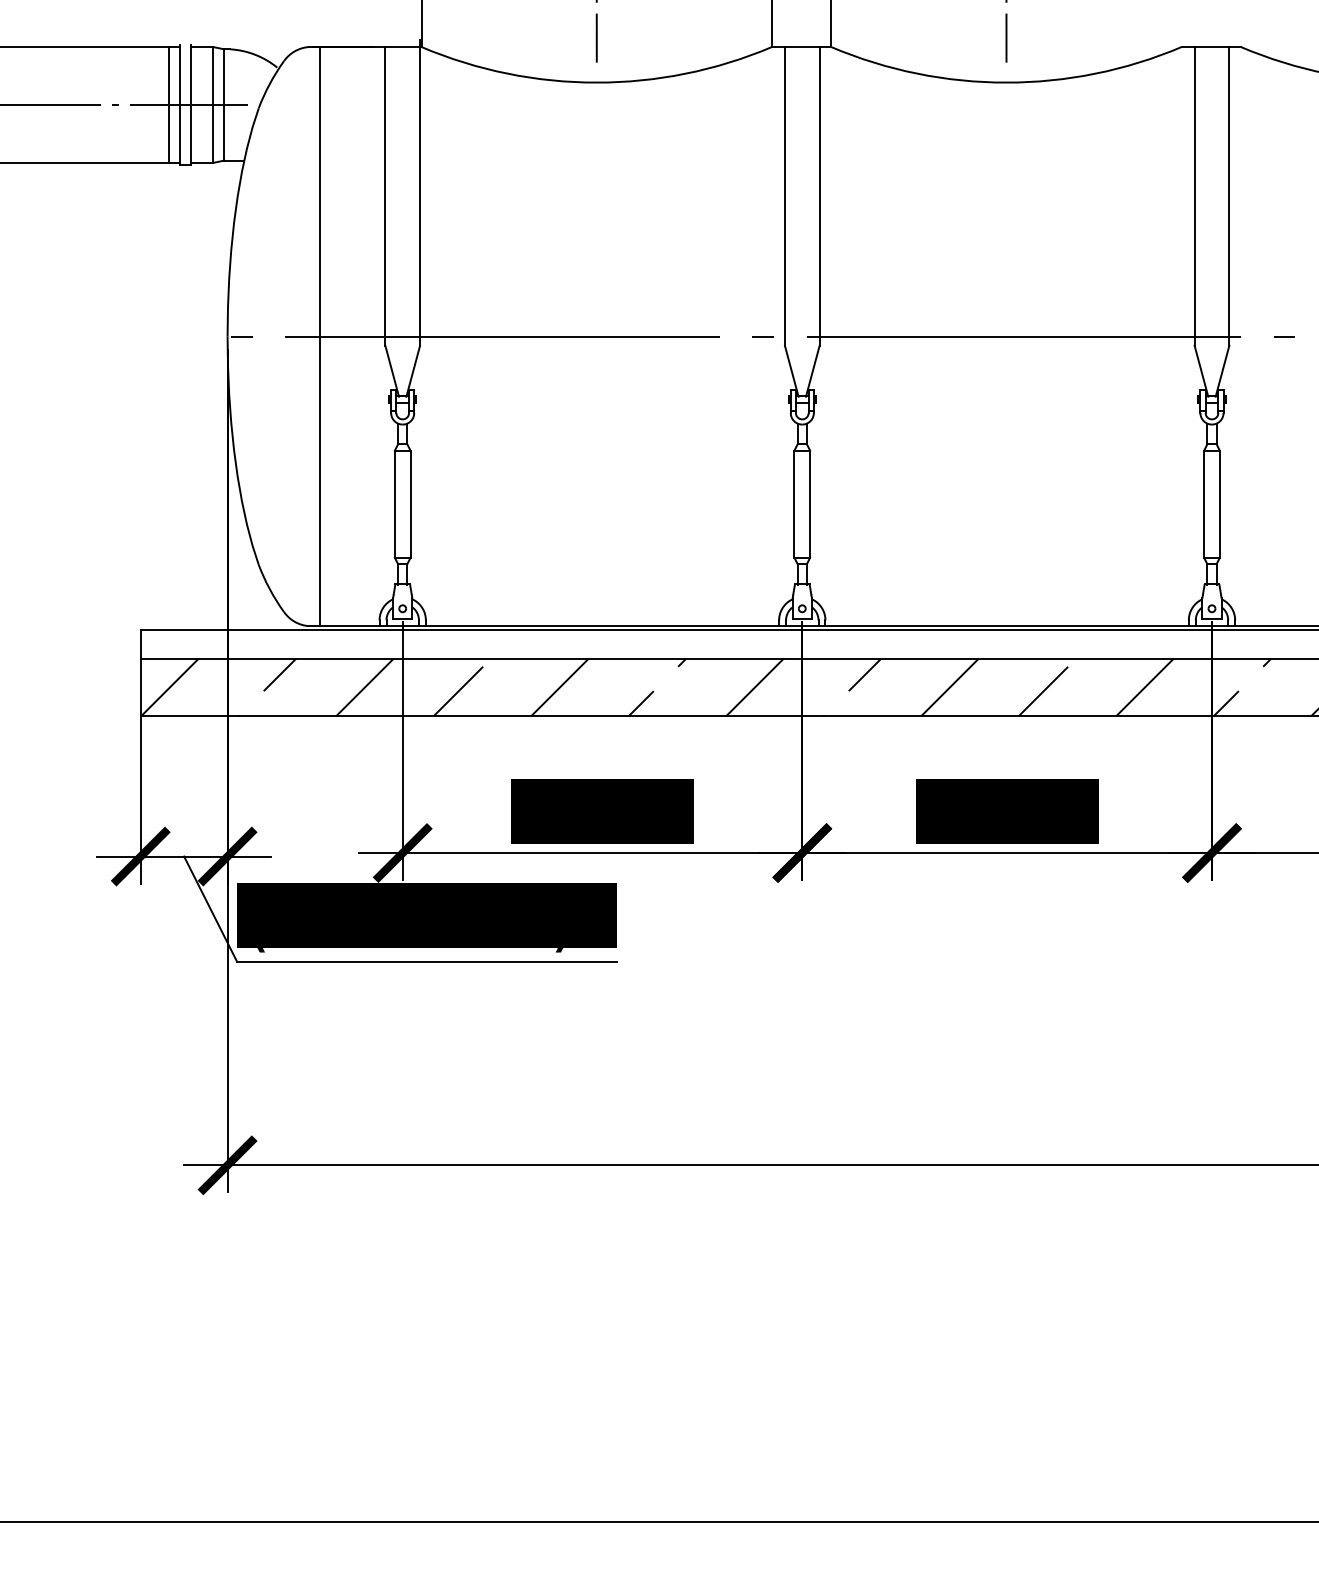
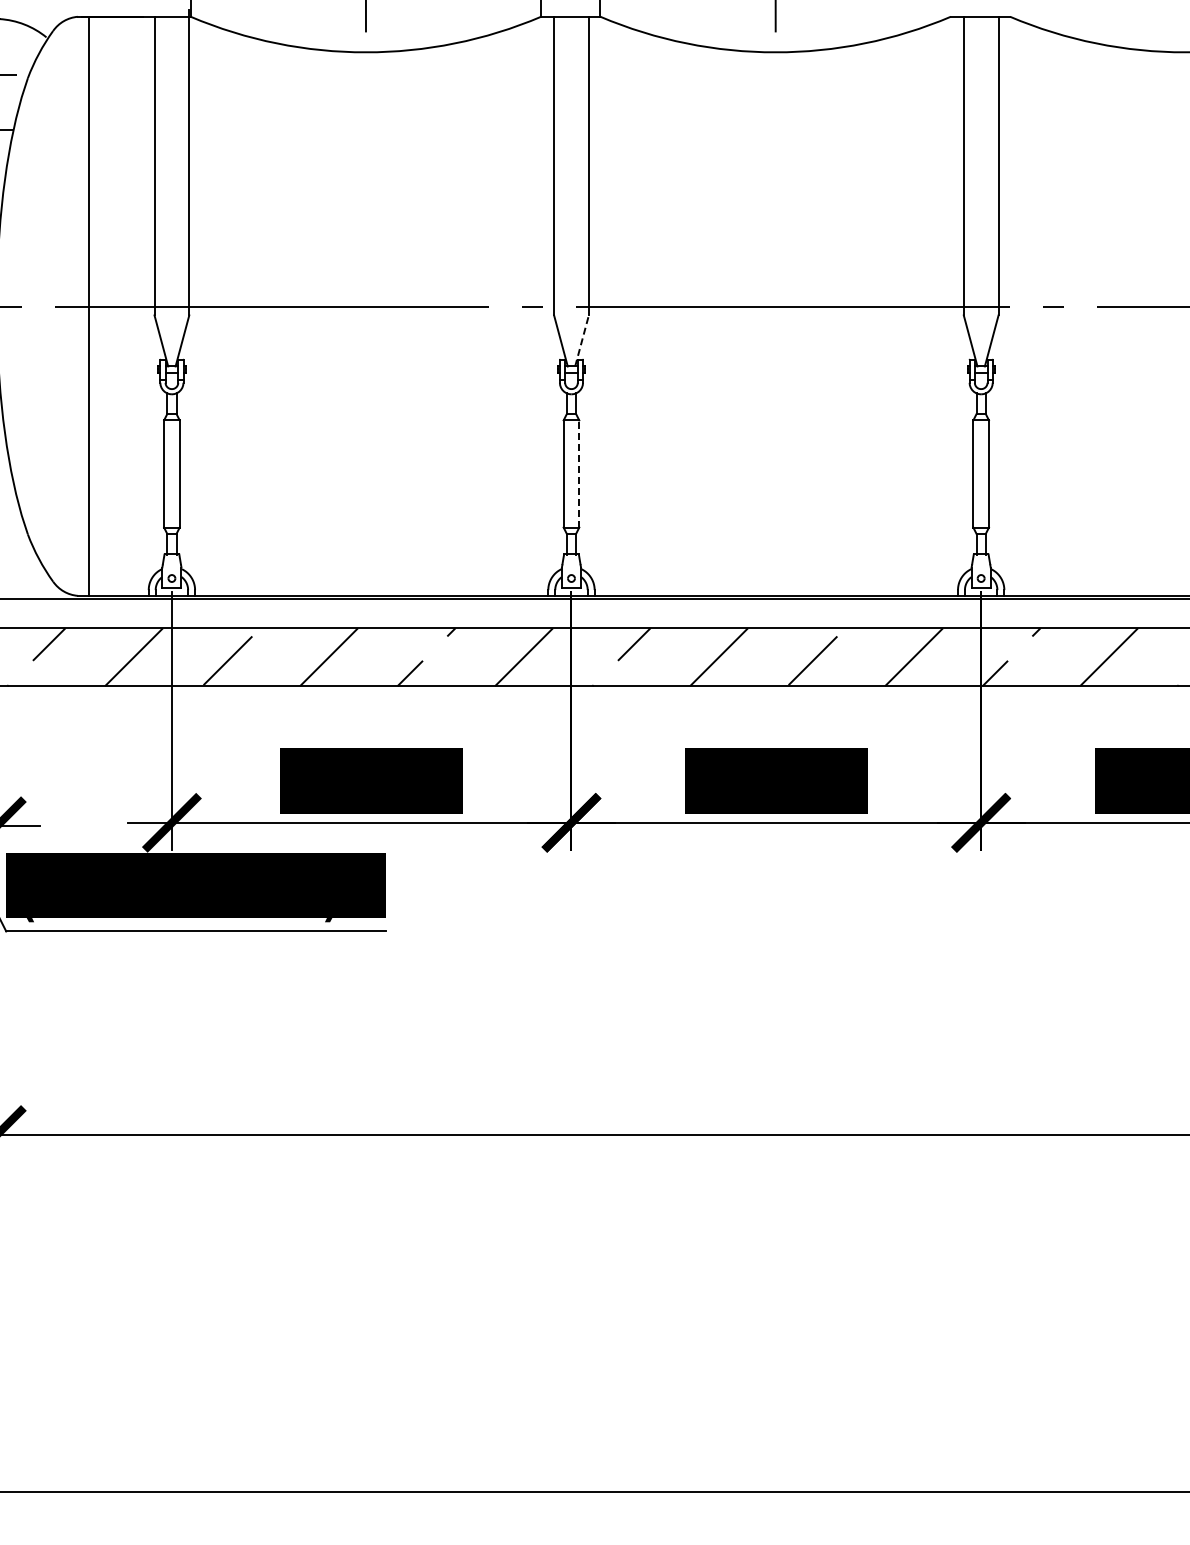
line: (812, 370) -> (581, 340), solid -> dashed
line: (810, 504) -> (579, 474), solid -> dashed

